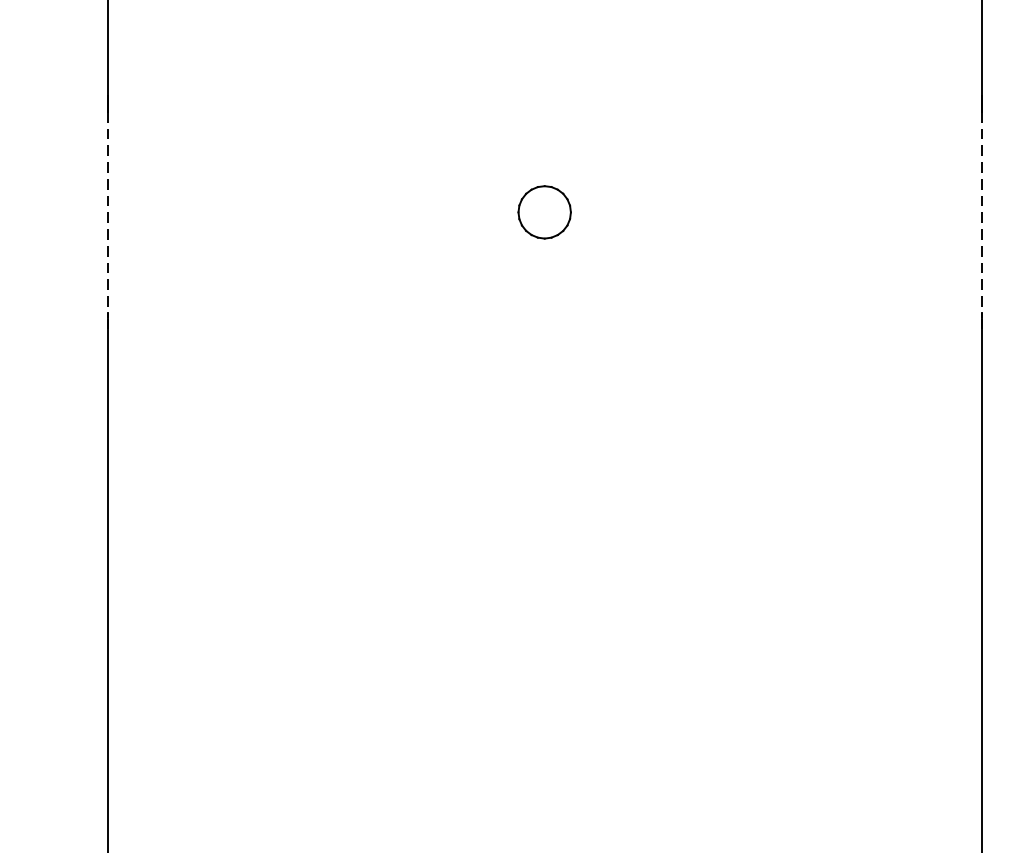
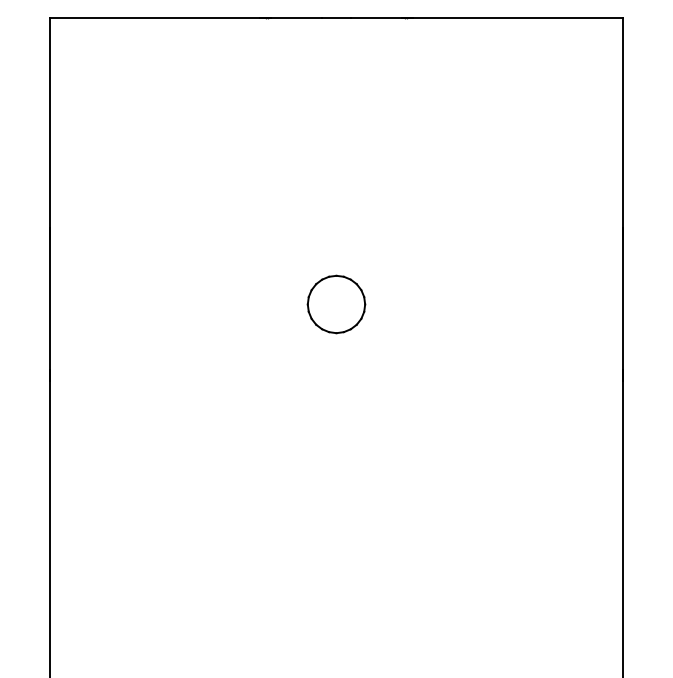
line: (107, 212) -> (49, 304), dashed -> solid
part: (544, 212) -> (336, 304), size x1.67
line: (981, 212) -> (623, 304), dashed -> solid

